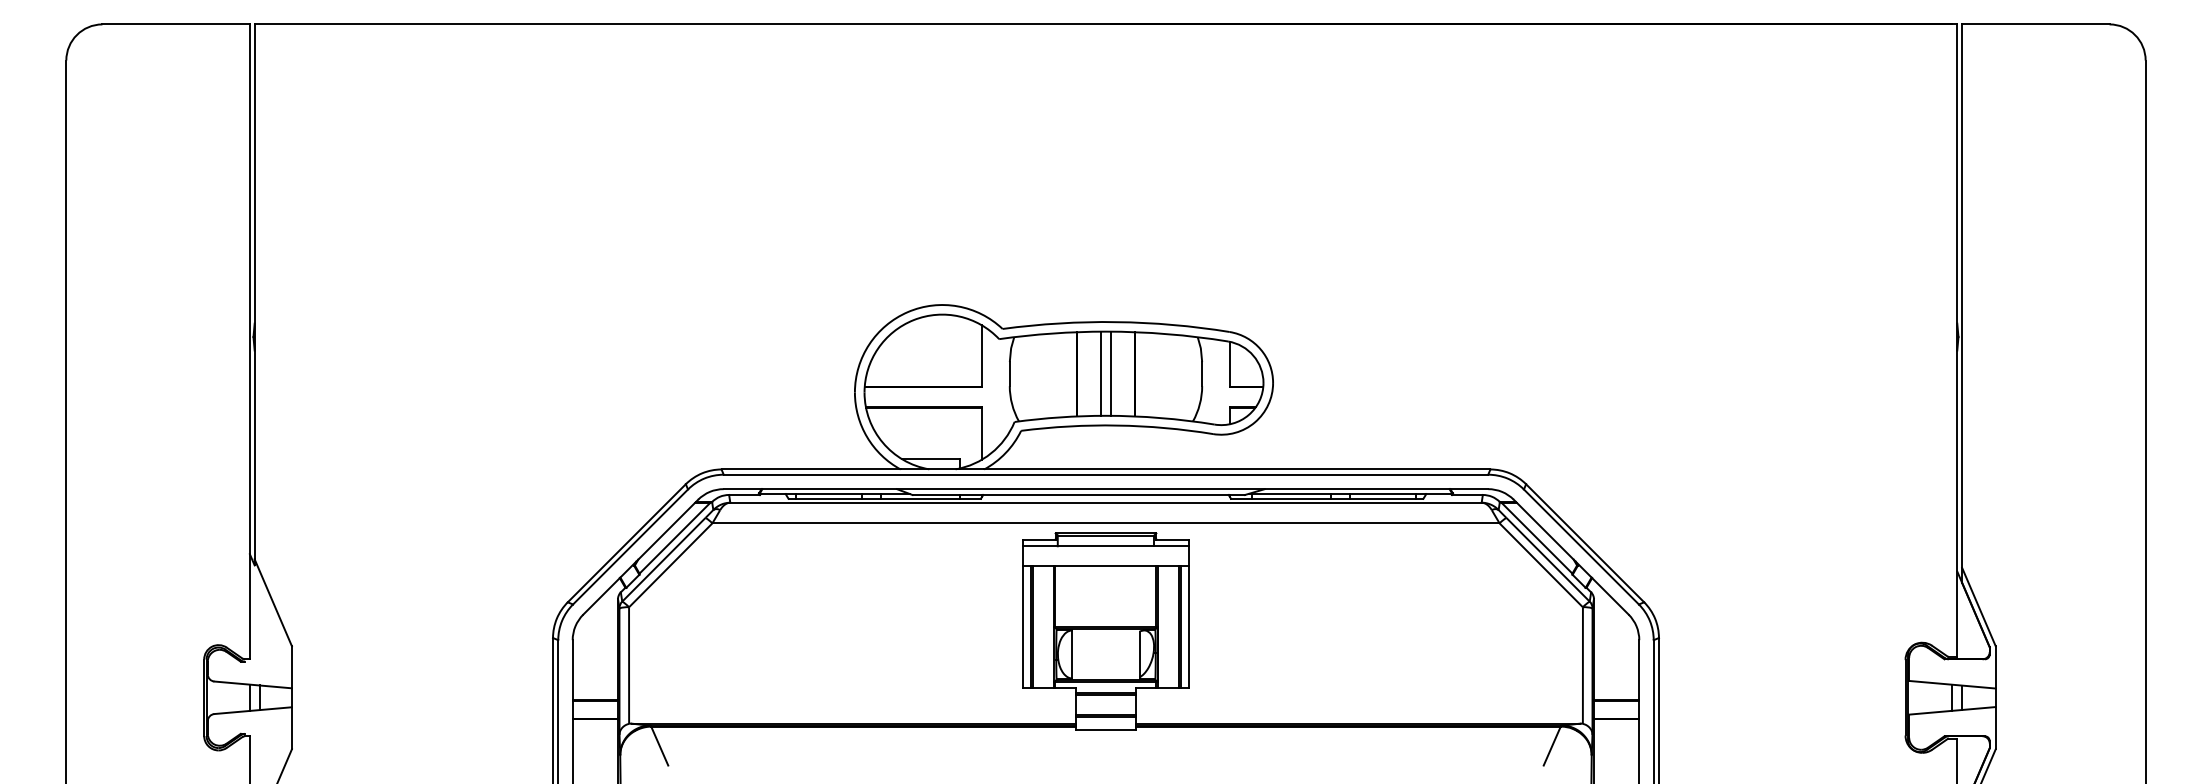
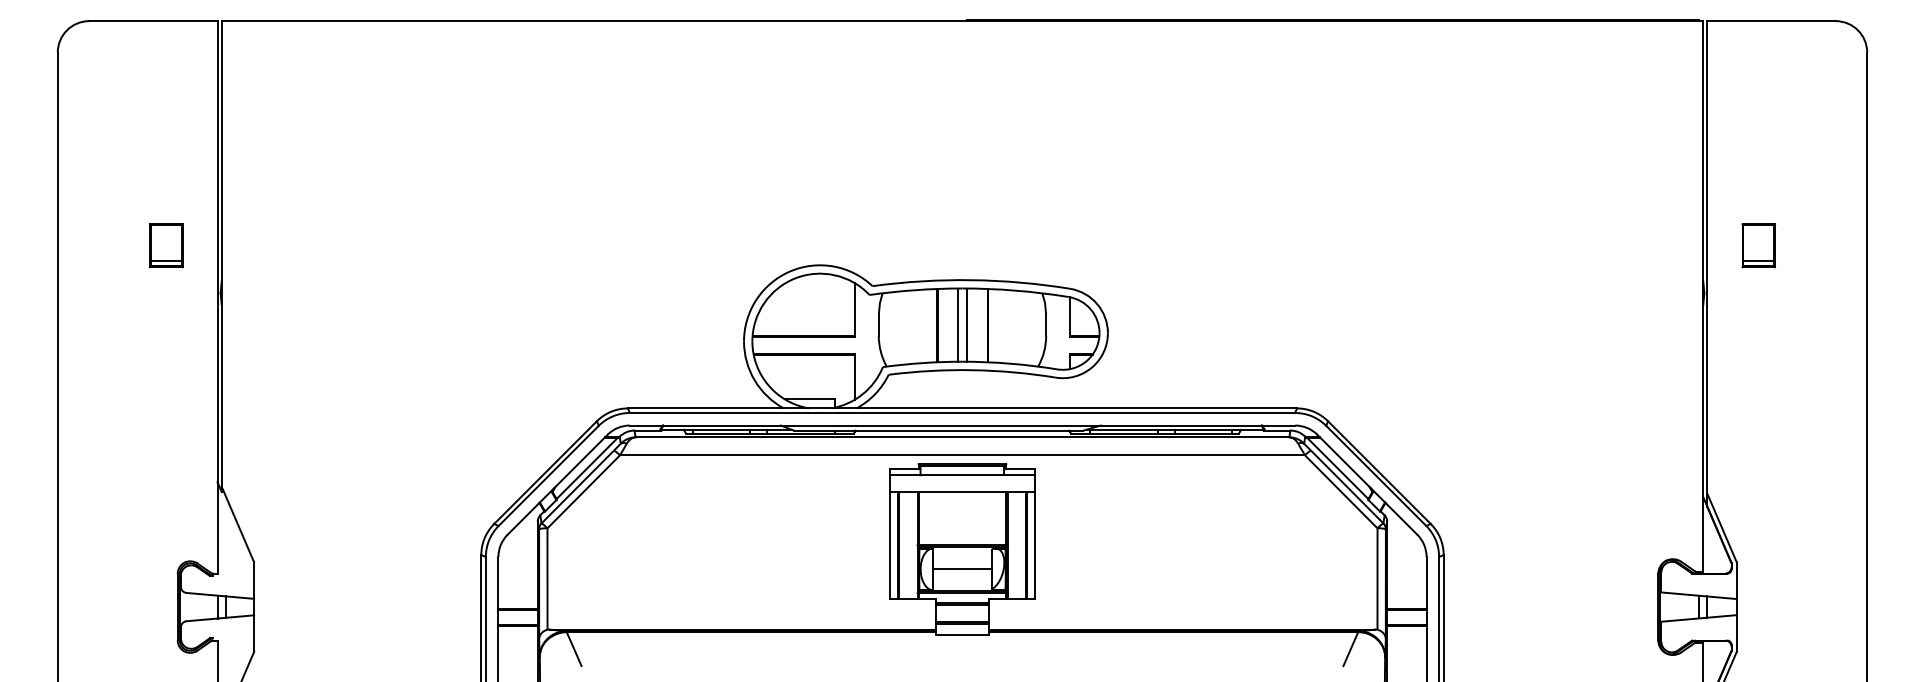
part: (190, 282) -> (165, 245), added
part: (2020, 282) -> (1758, 245), added
line: (1105, 654) -> (962, 569), added

